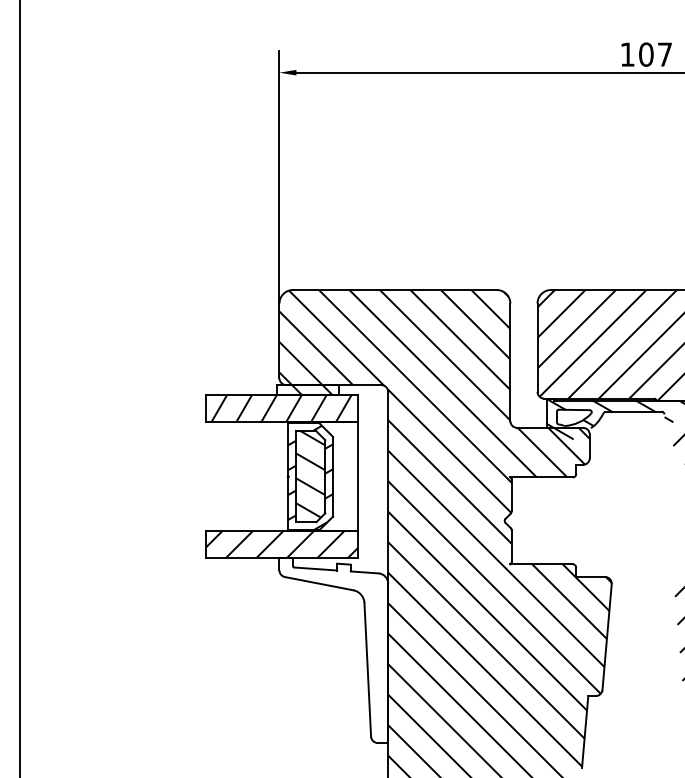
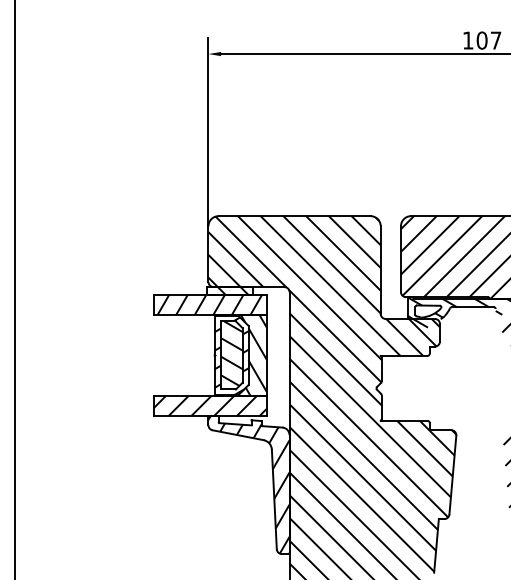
hatch: (327, 475) -> (244, 354), added
hatch: (333, 649) -> (248, 484), added

